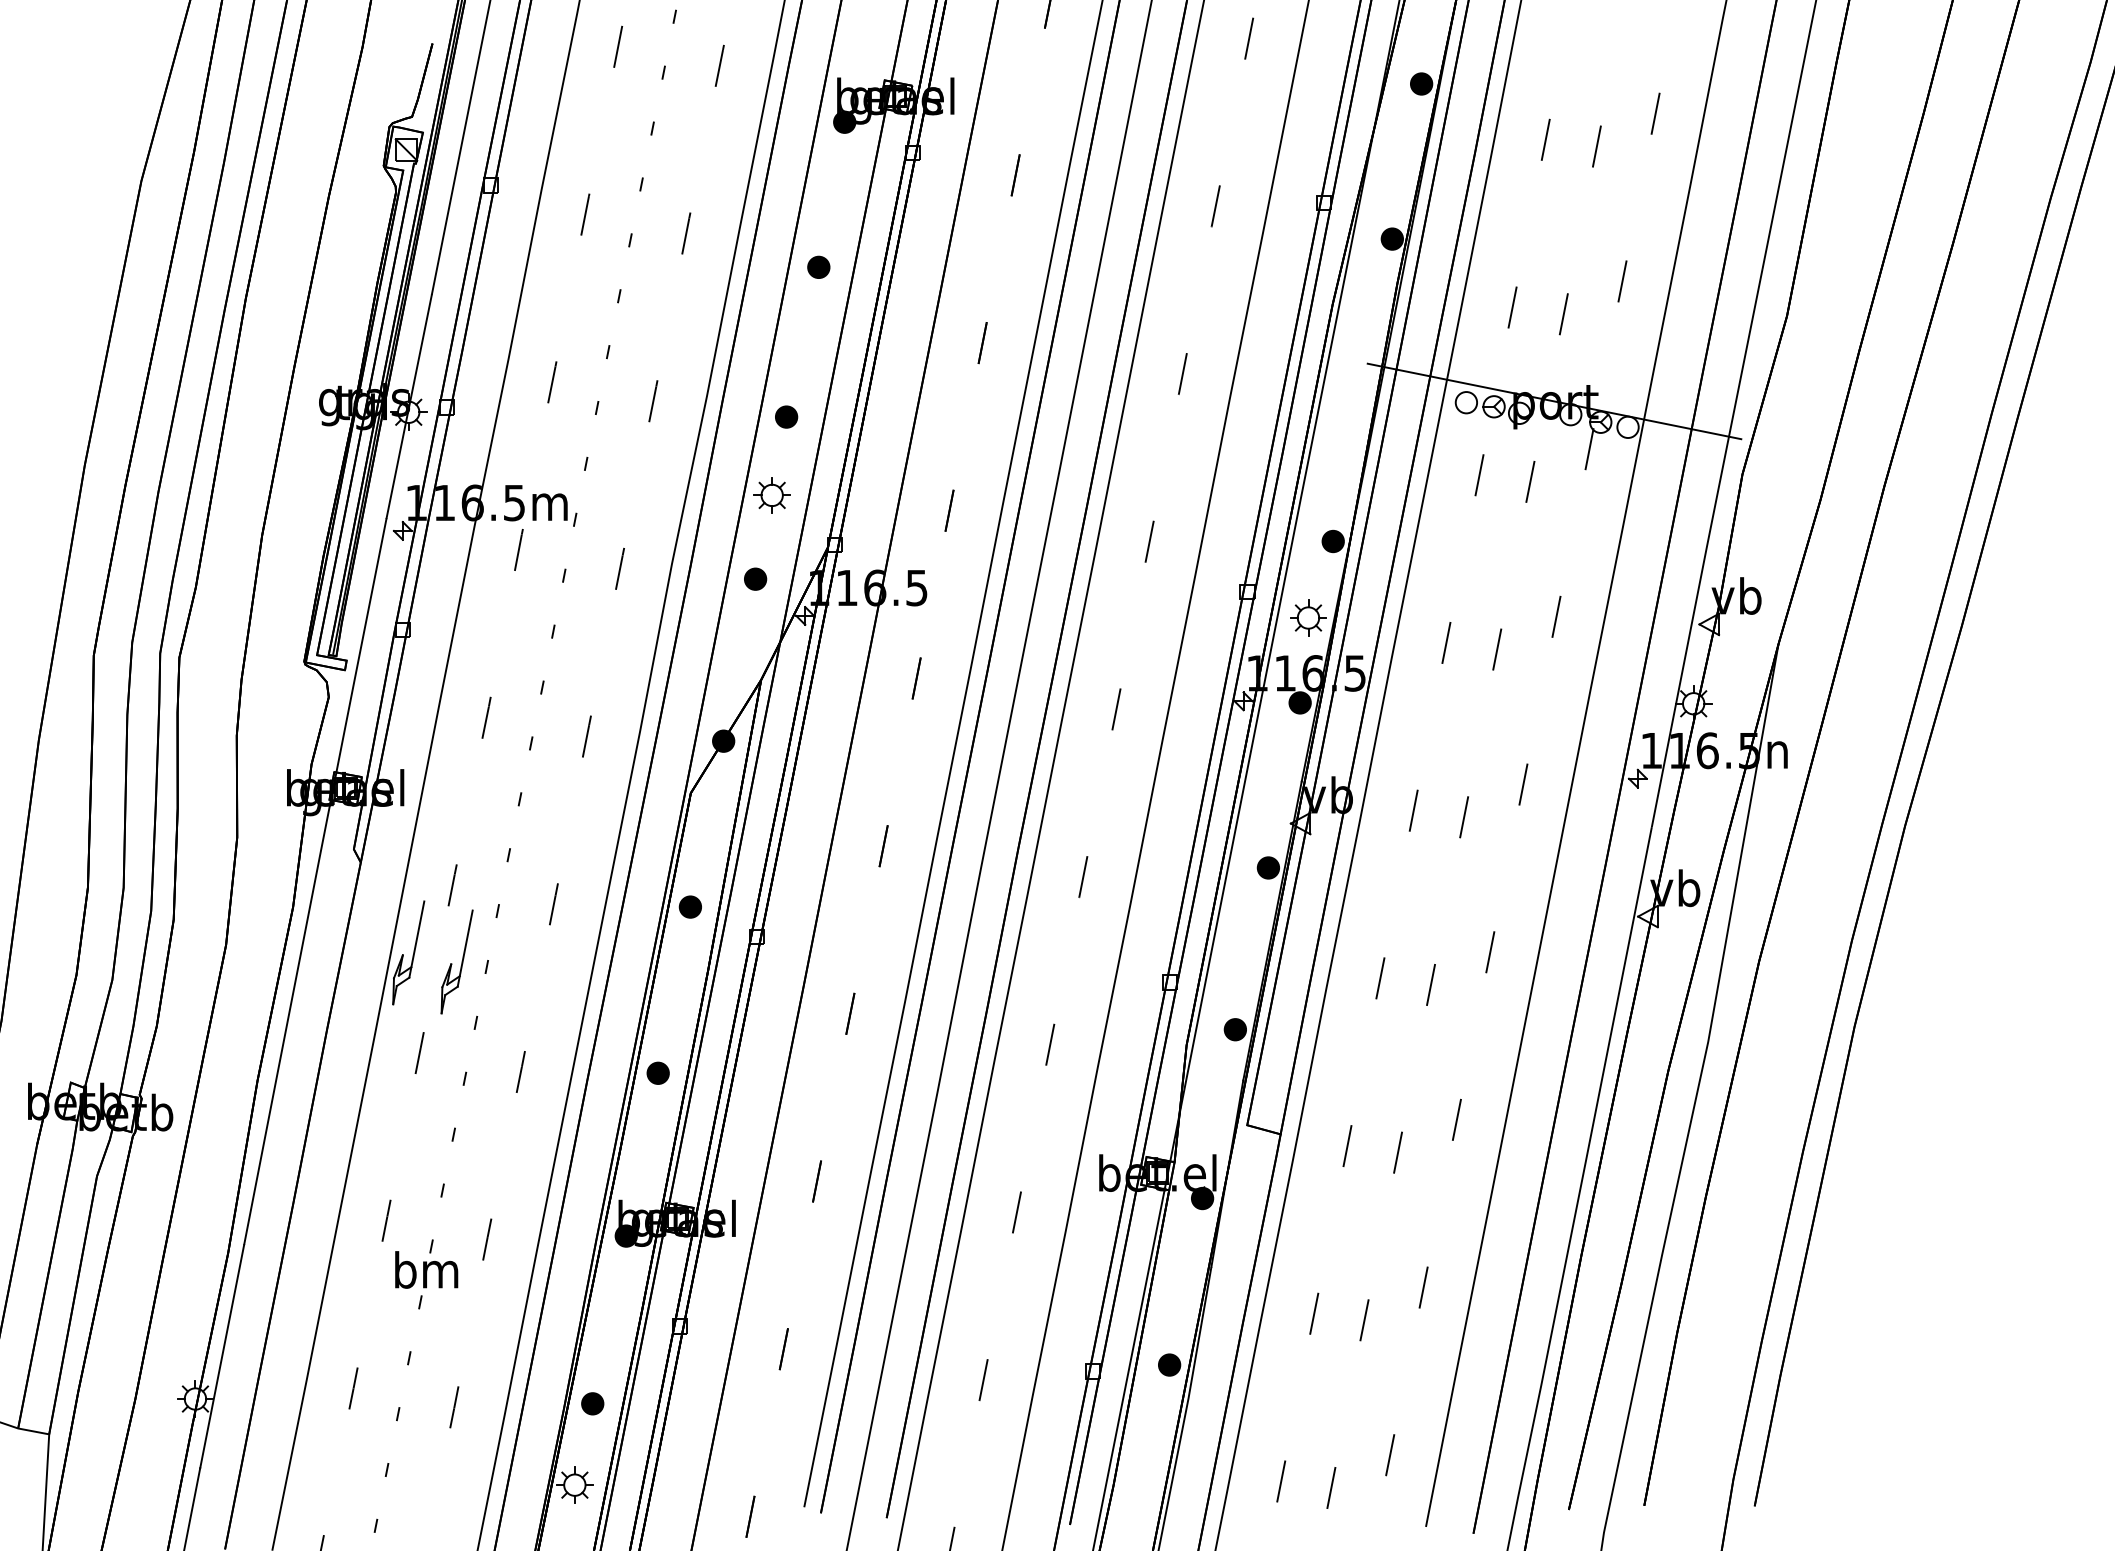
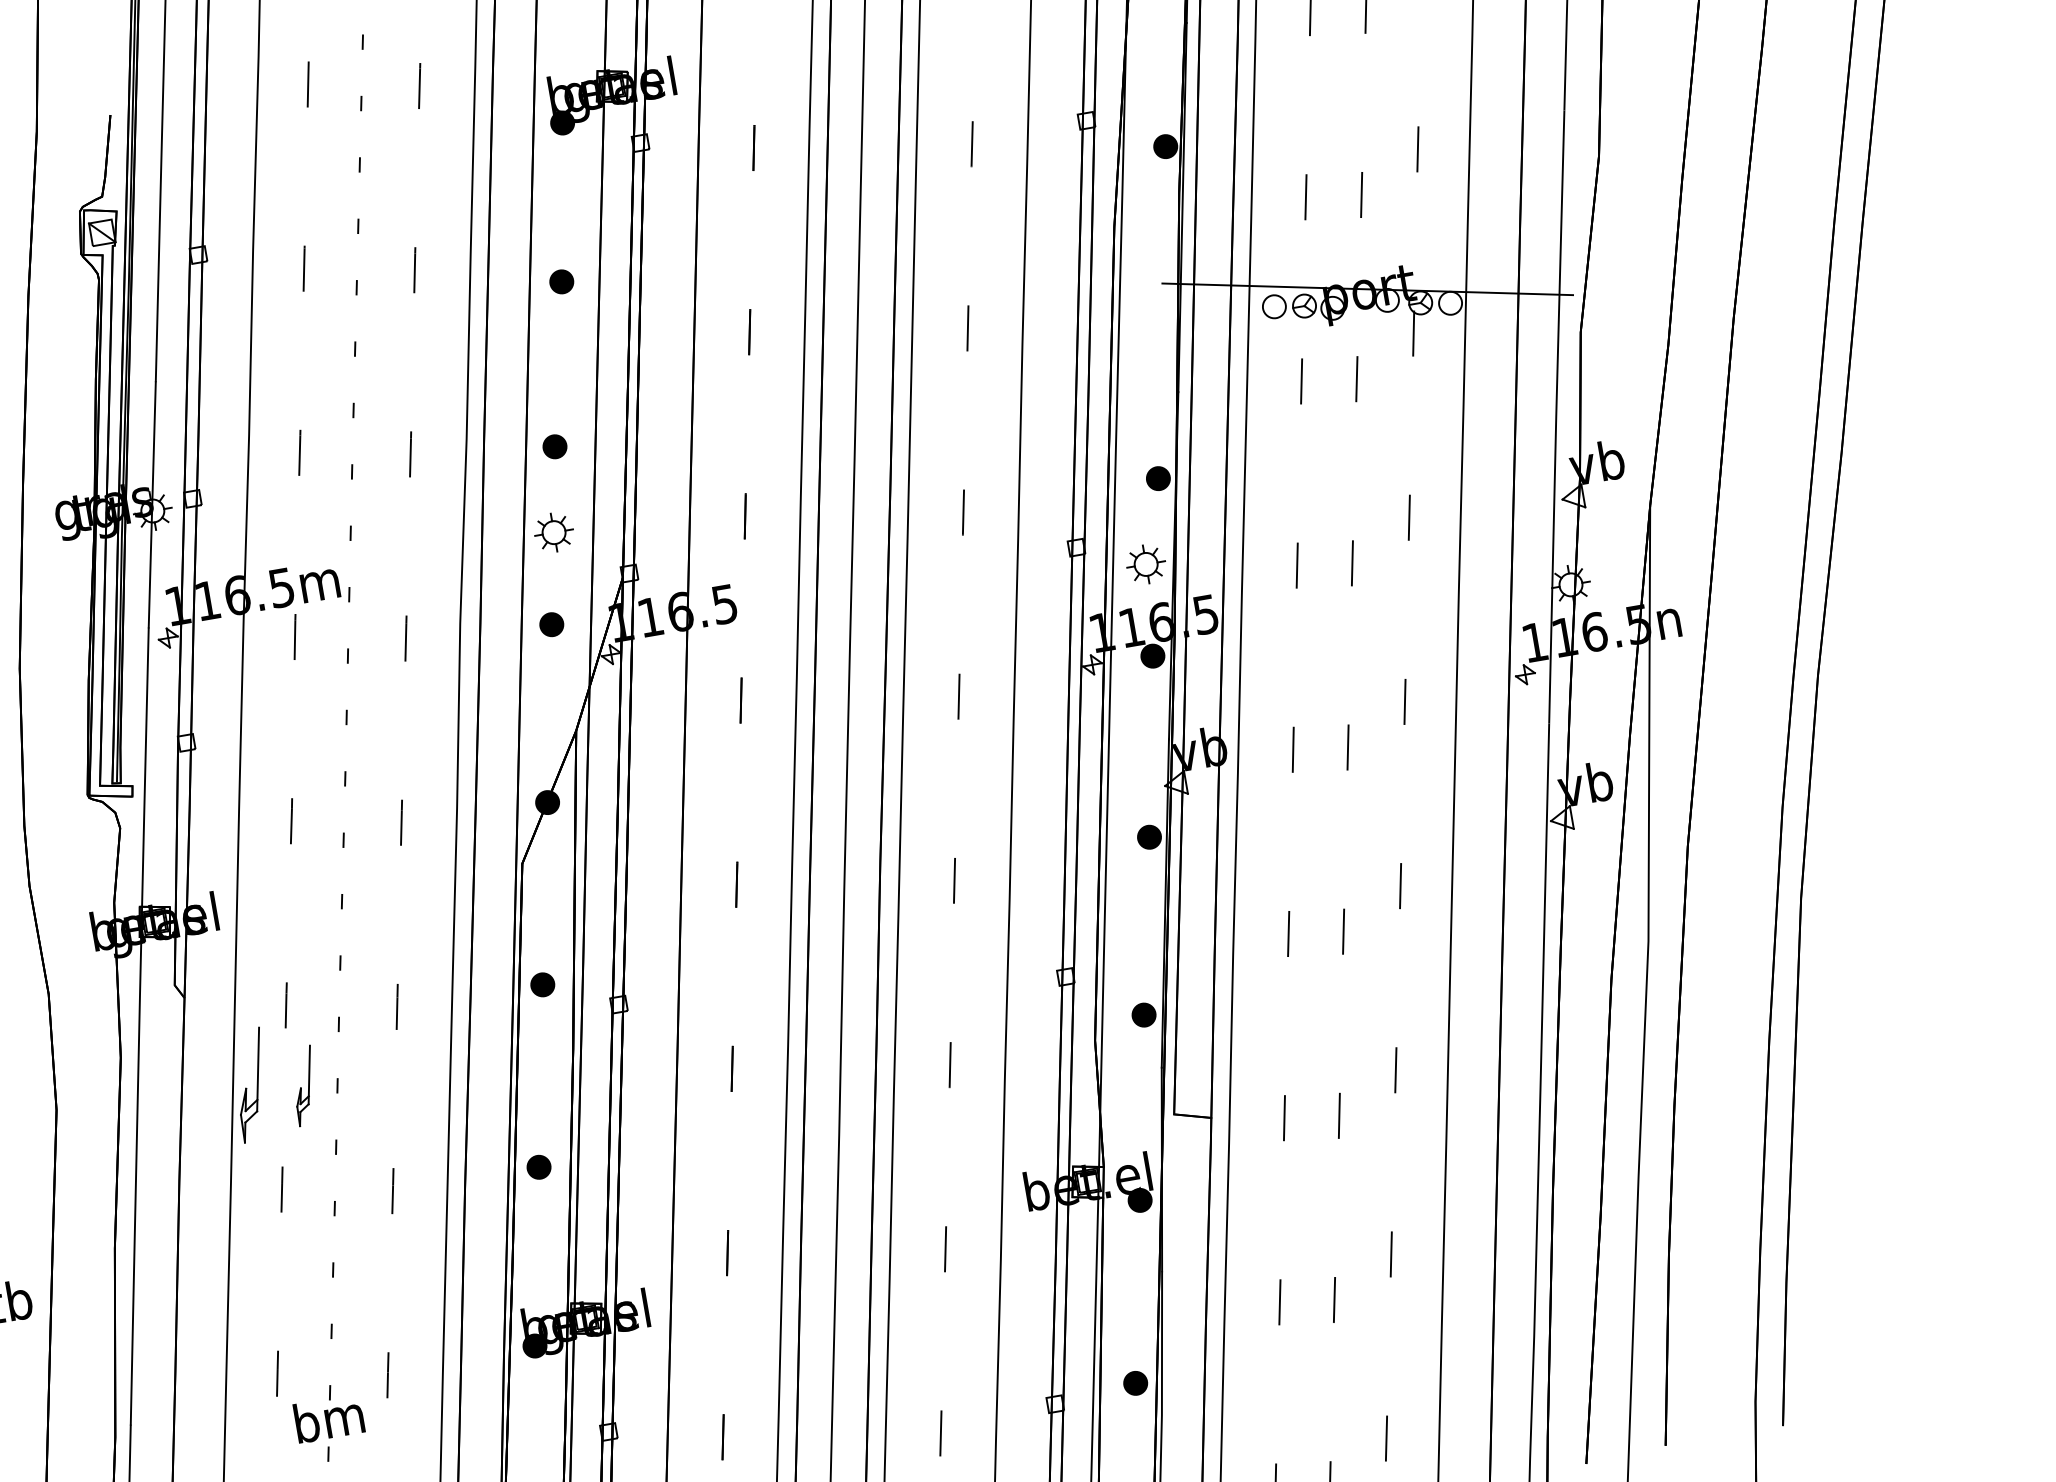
part: (456, 961) -> (304, 1085), size x0.7

